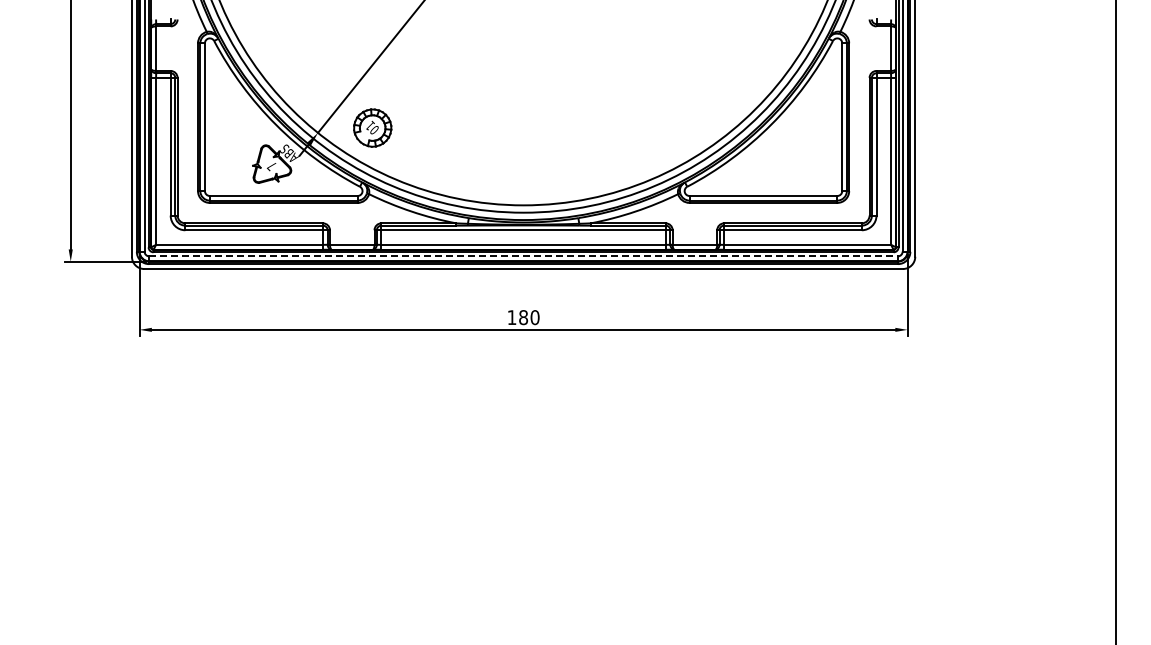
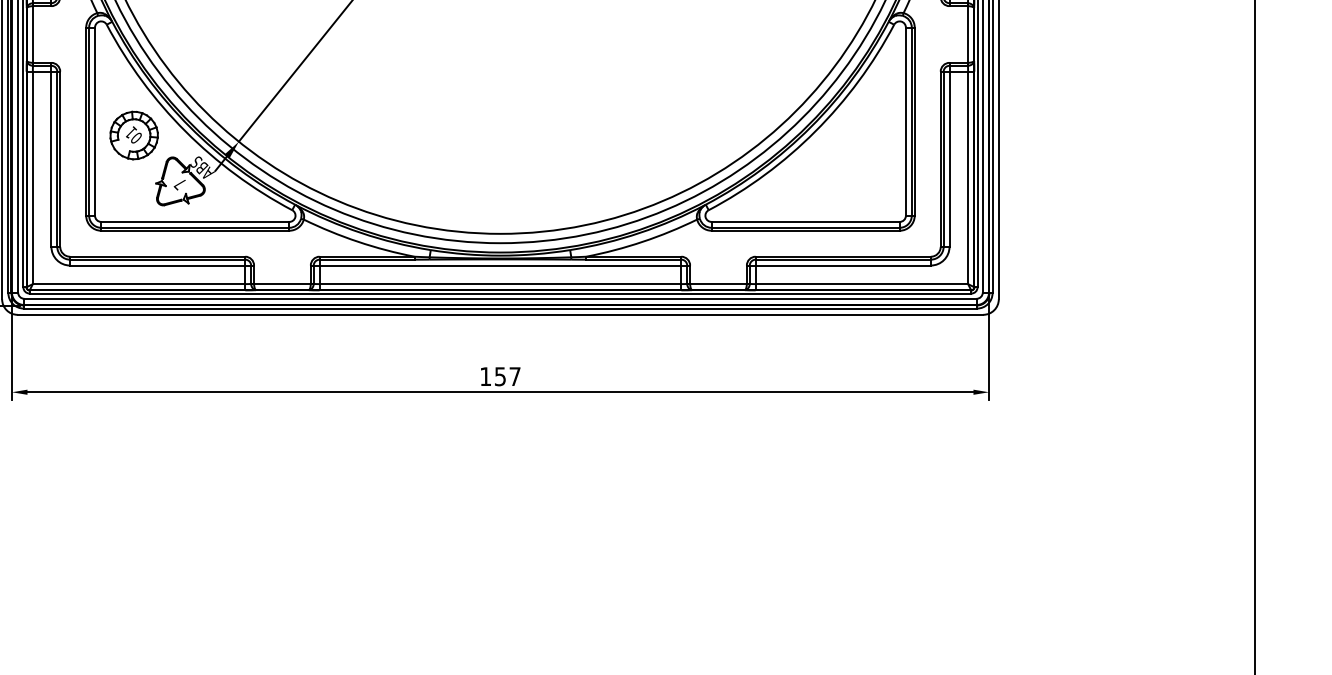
part: (372, 127) -> (133, 134), moved
line: (524, 256) -> (501, 298), dashed -> solid
text: (529, 317) -> (507, 376), 180 -> 157

